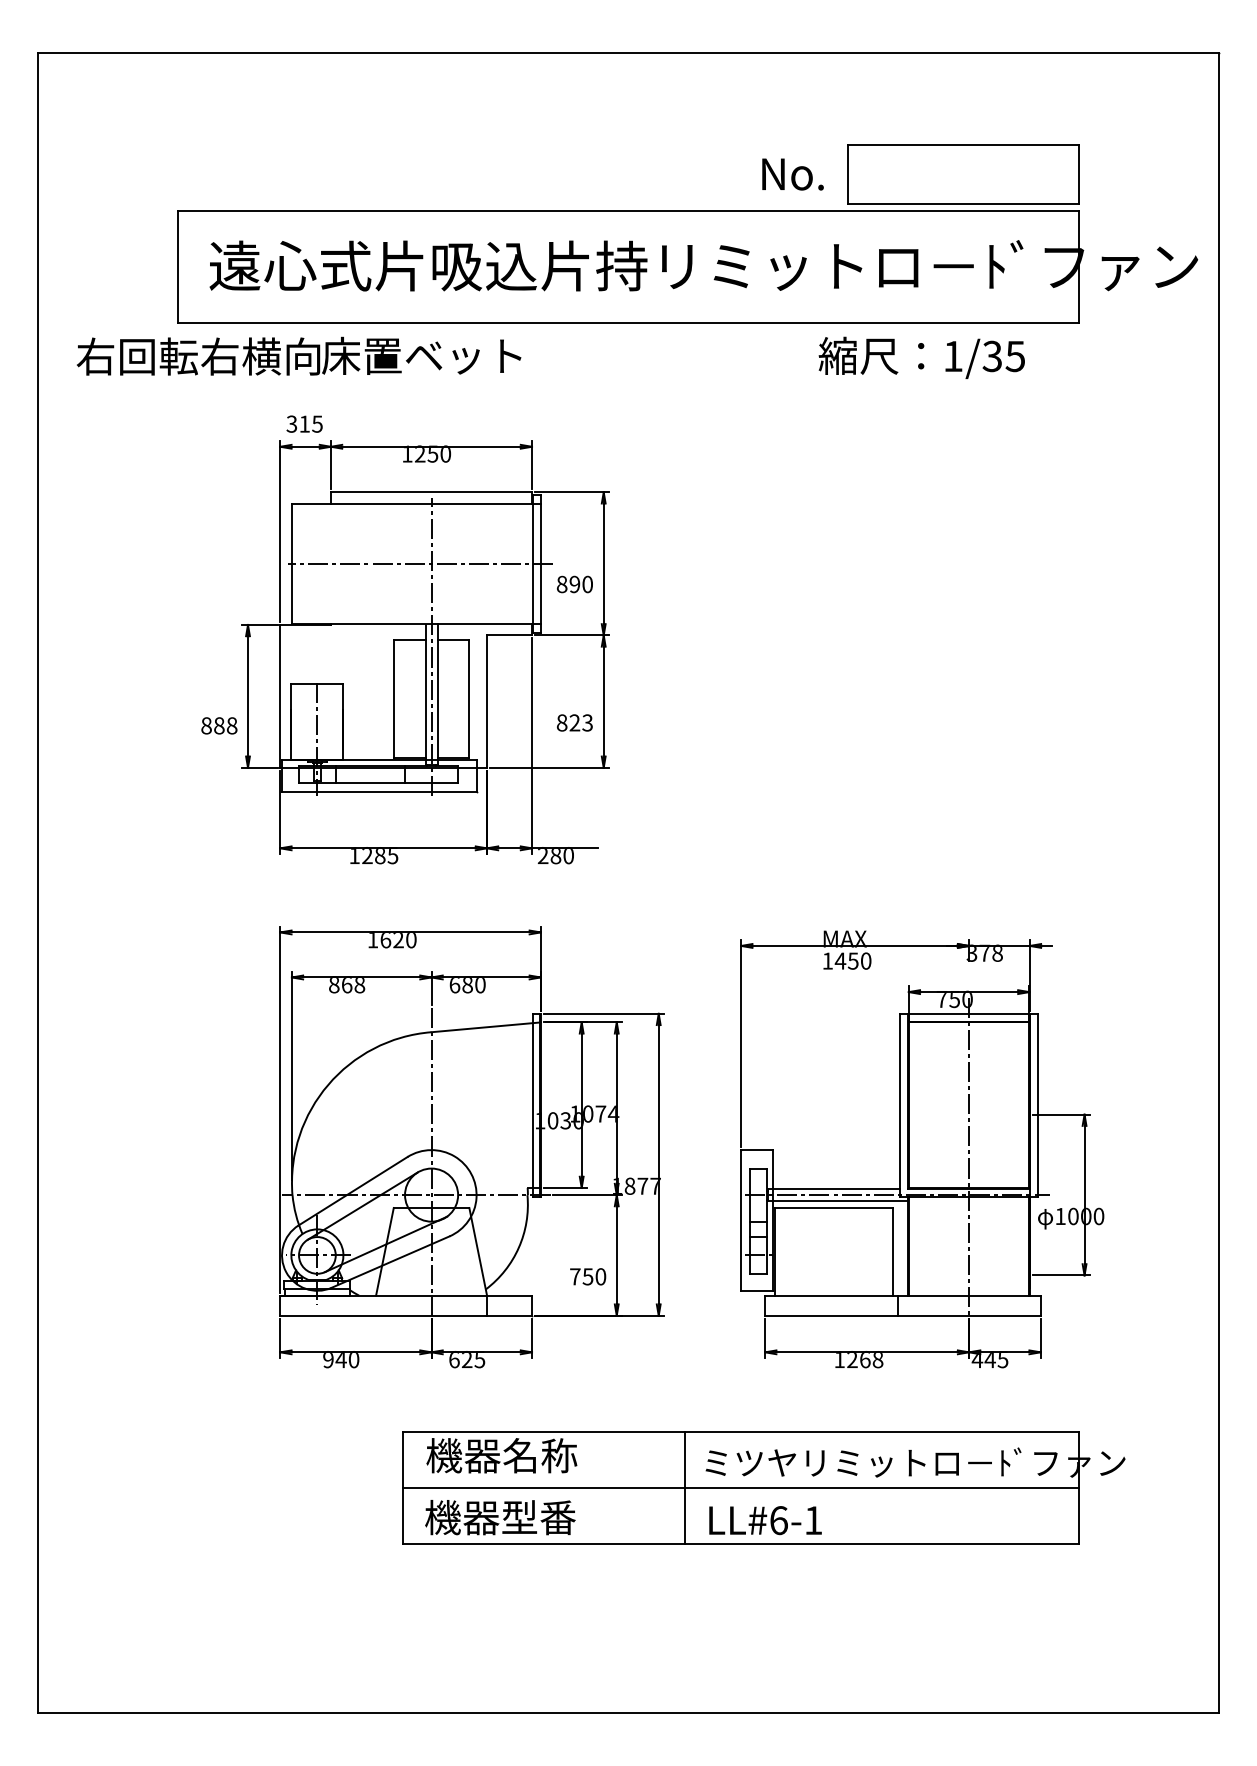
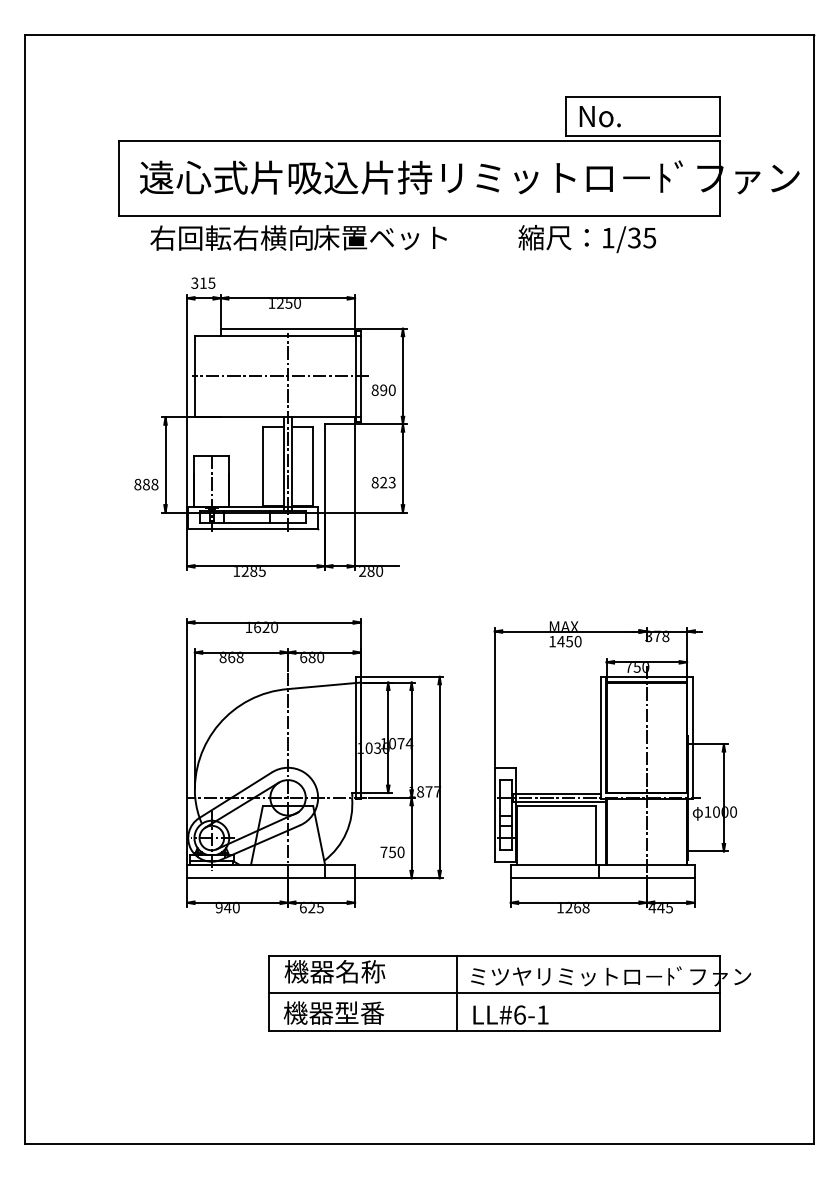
text: (791, 174) -> (599, 116), moved
text: (298, 355) -> (298, 237), moved
text: (922, 358) -> (587, 239), moved

